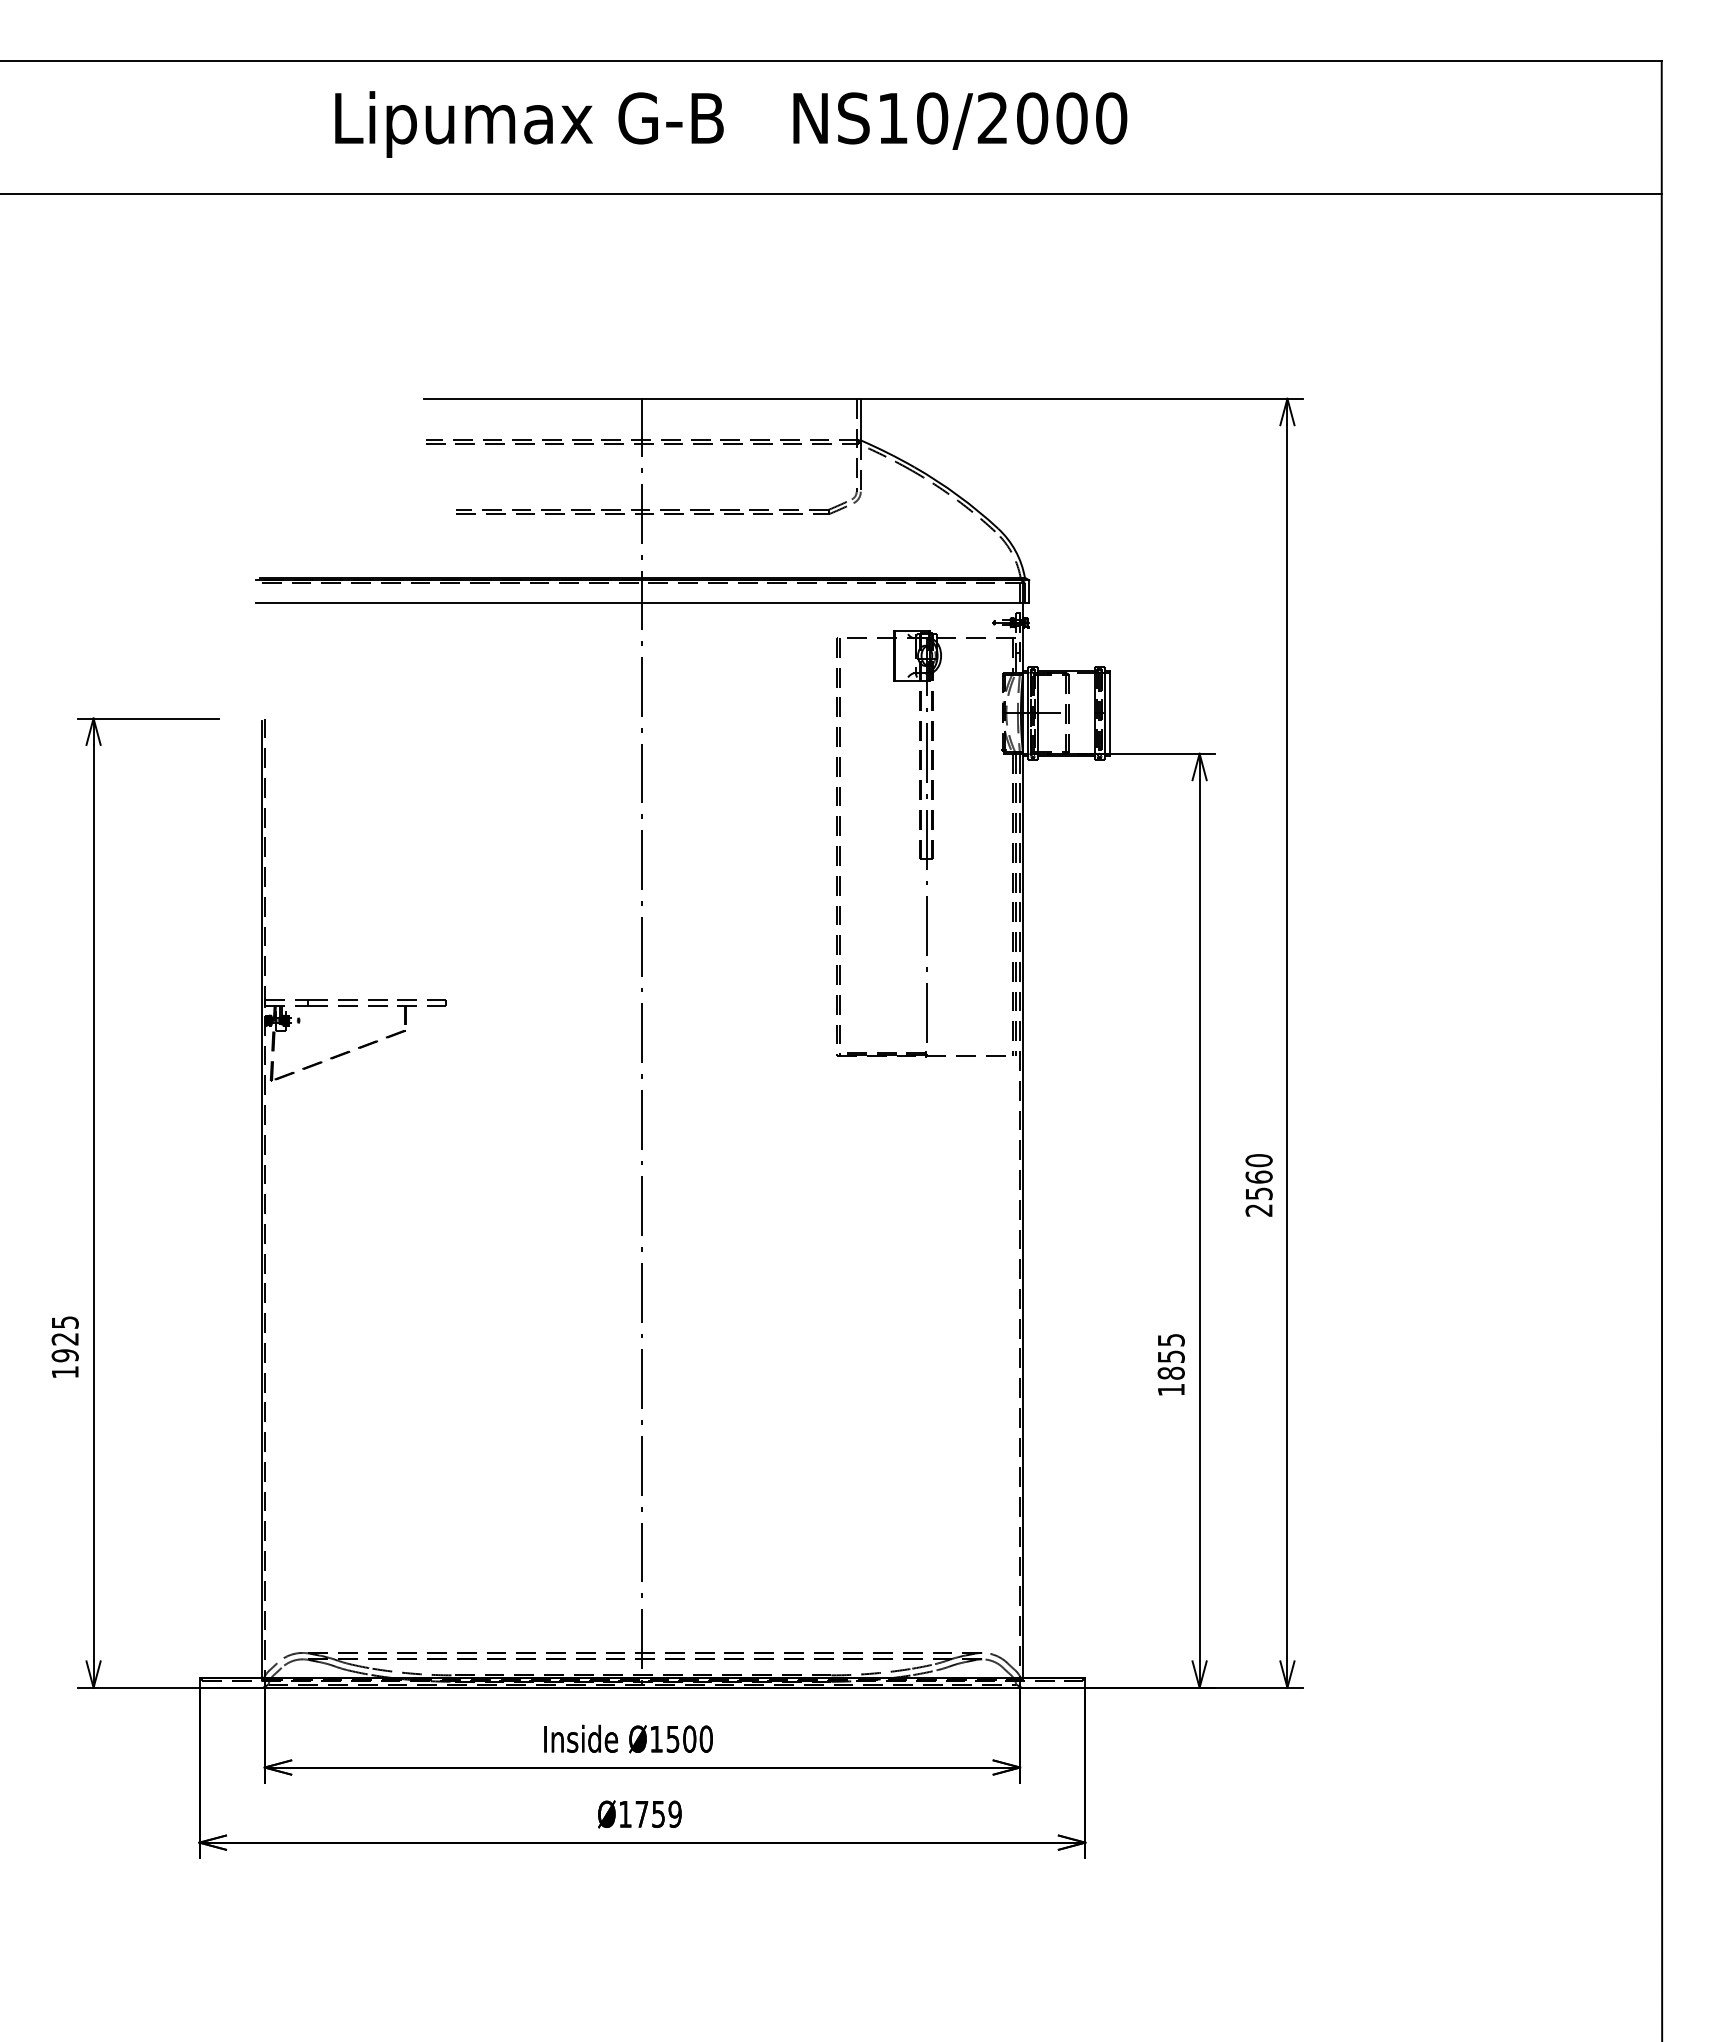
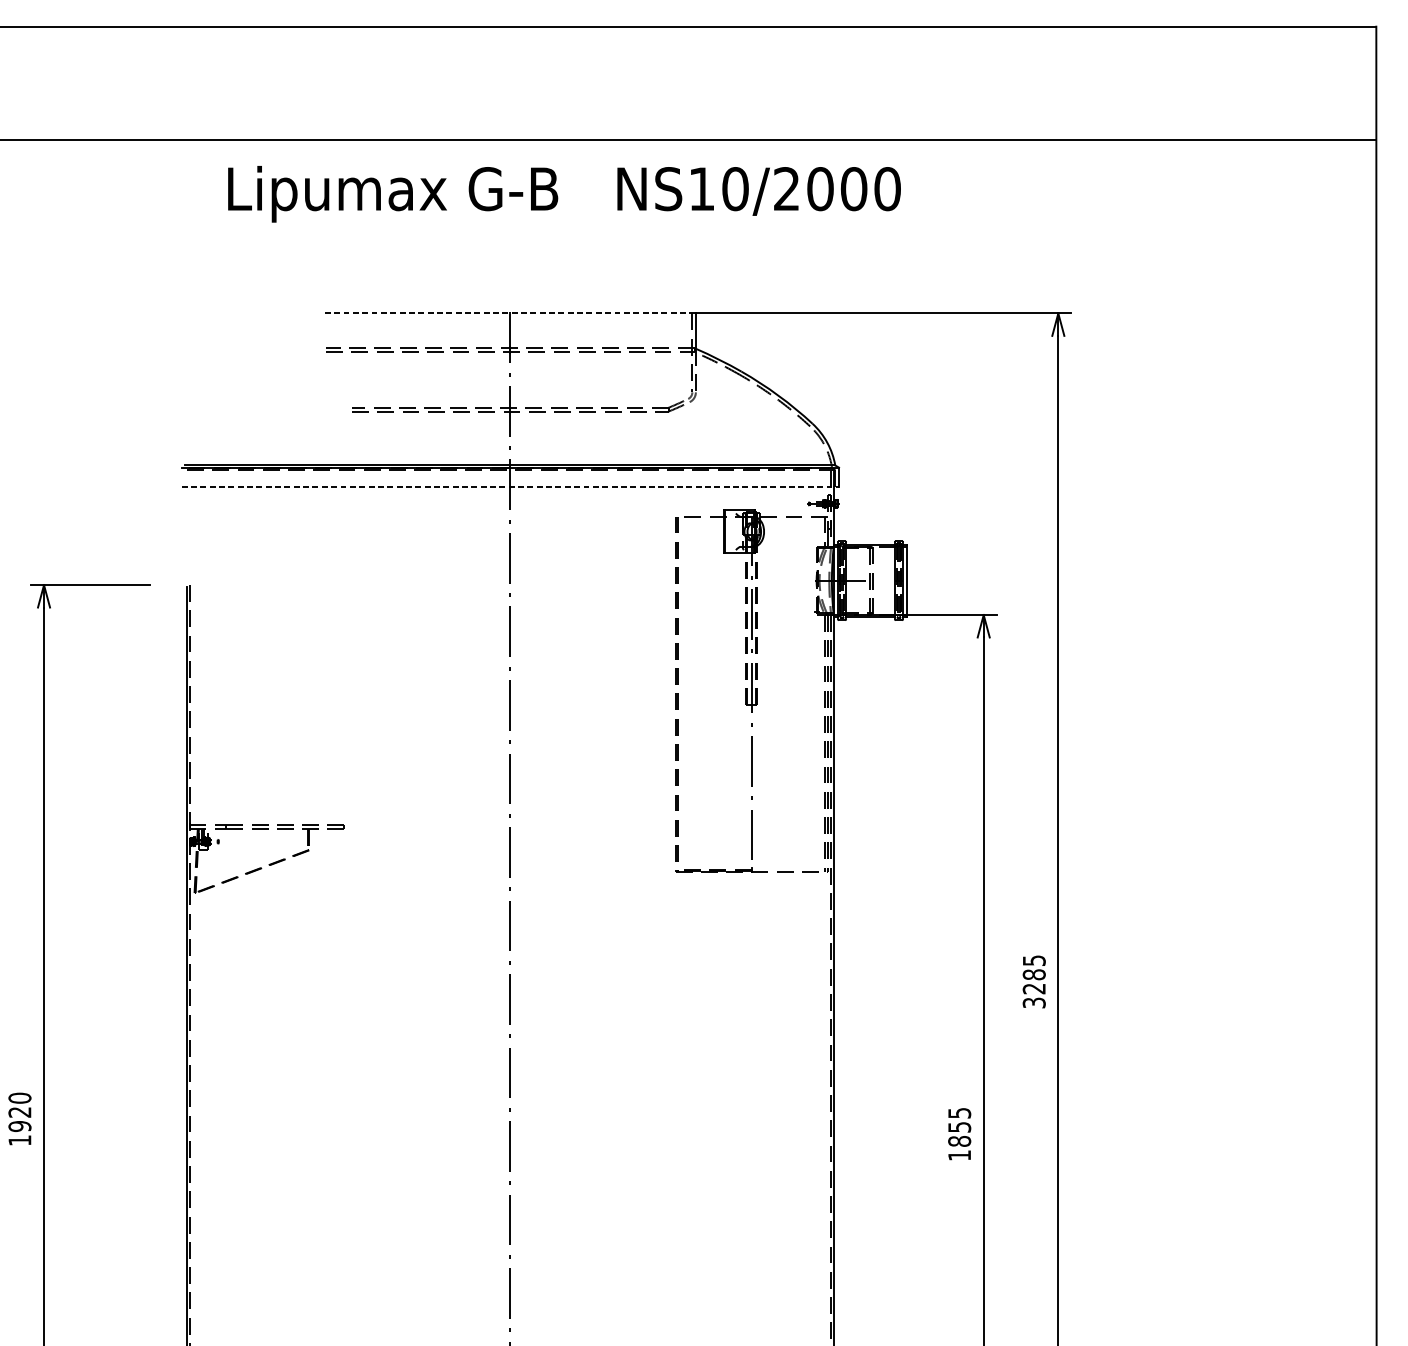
text: (731, 124) -> (564, 194), moved
line: (642, 398) -> (510, 313), solid -> dashed
line: (642, 602) -> (510, 486), solid -> dashed
text: (1258, 1185) -> (1033, 981), 2560 -> 3285
text: (64, 1322) -> (19, 1098), 1925 -> 1920

